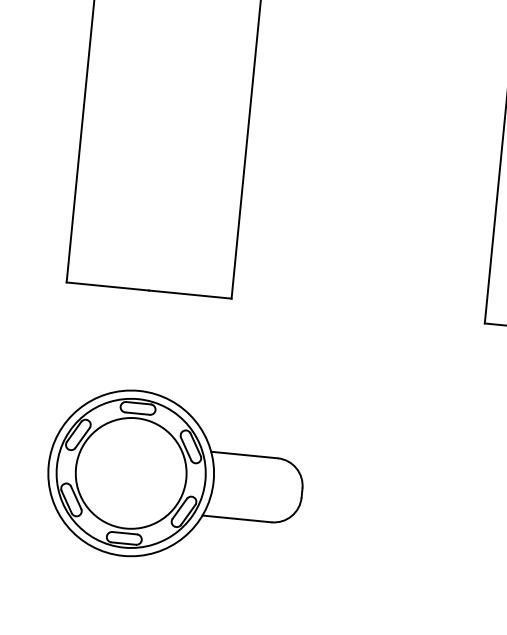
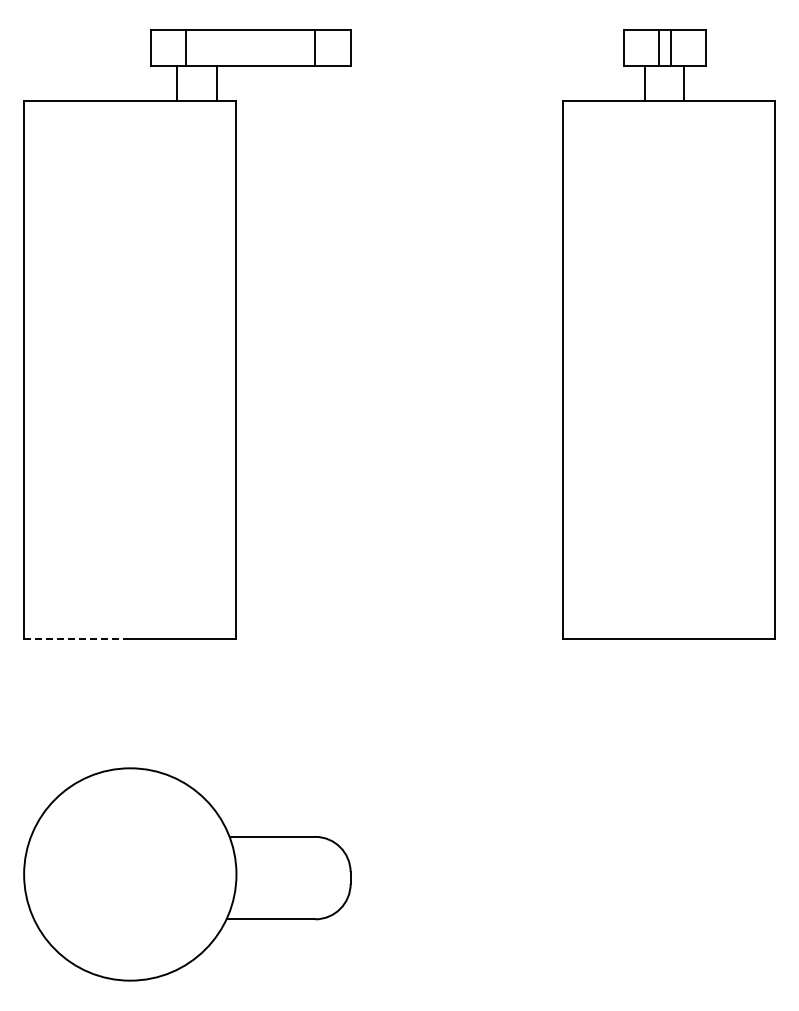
line: (108, 286) -> (77, 639), solid -> dashed
part: (130, 473) -> (129, 874), removed

